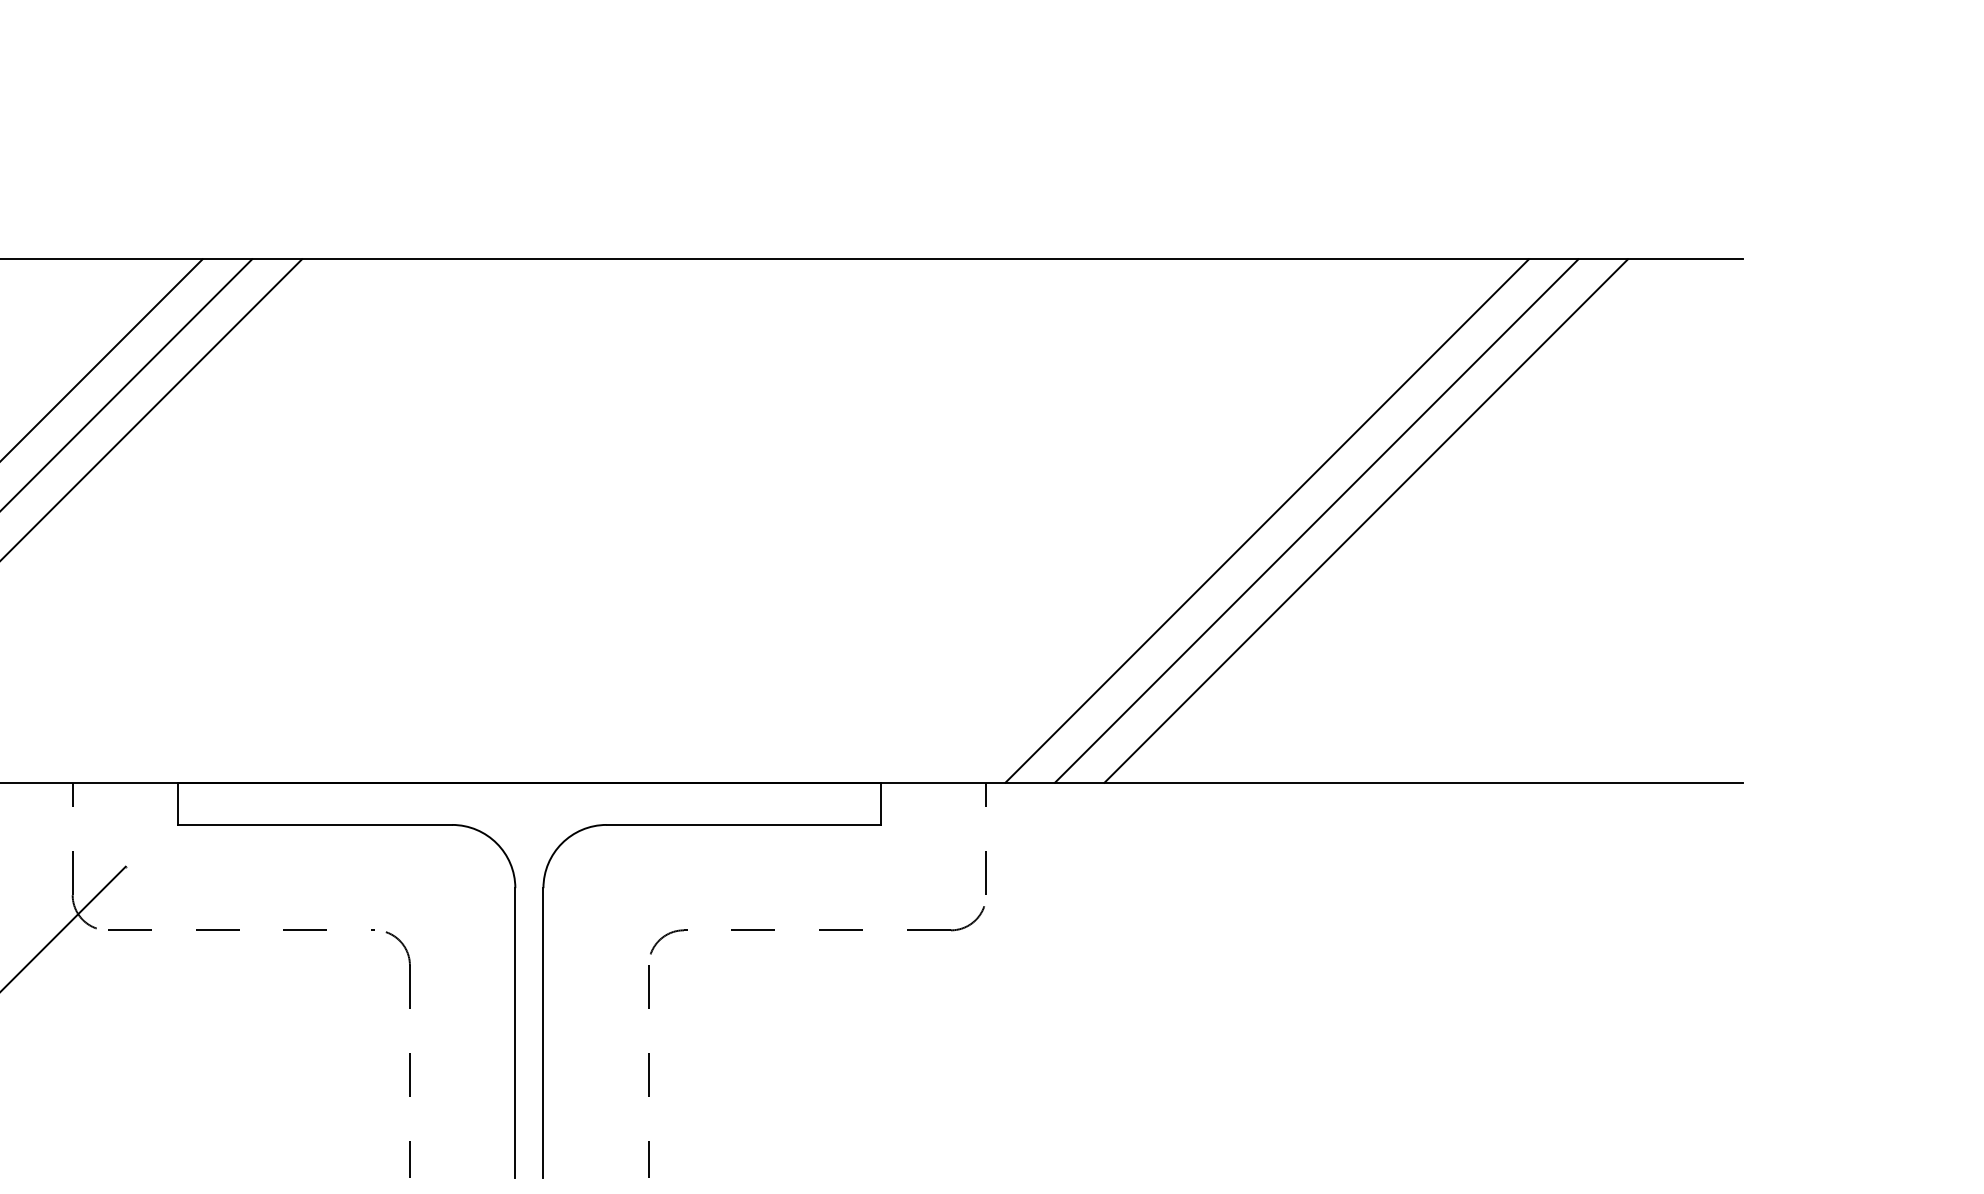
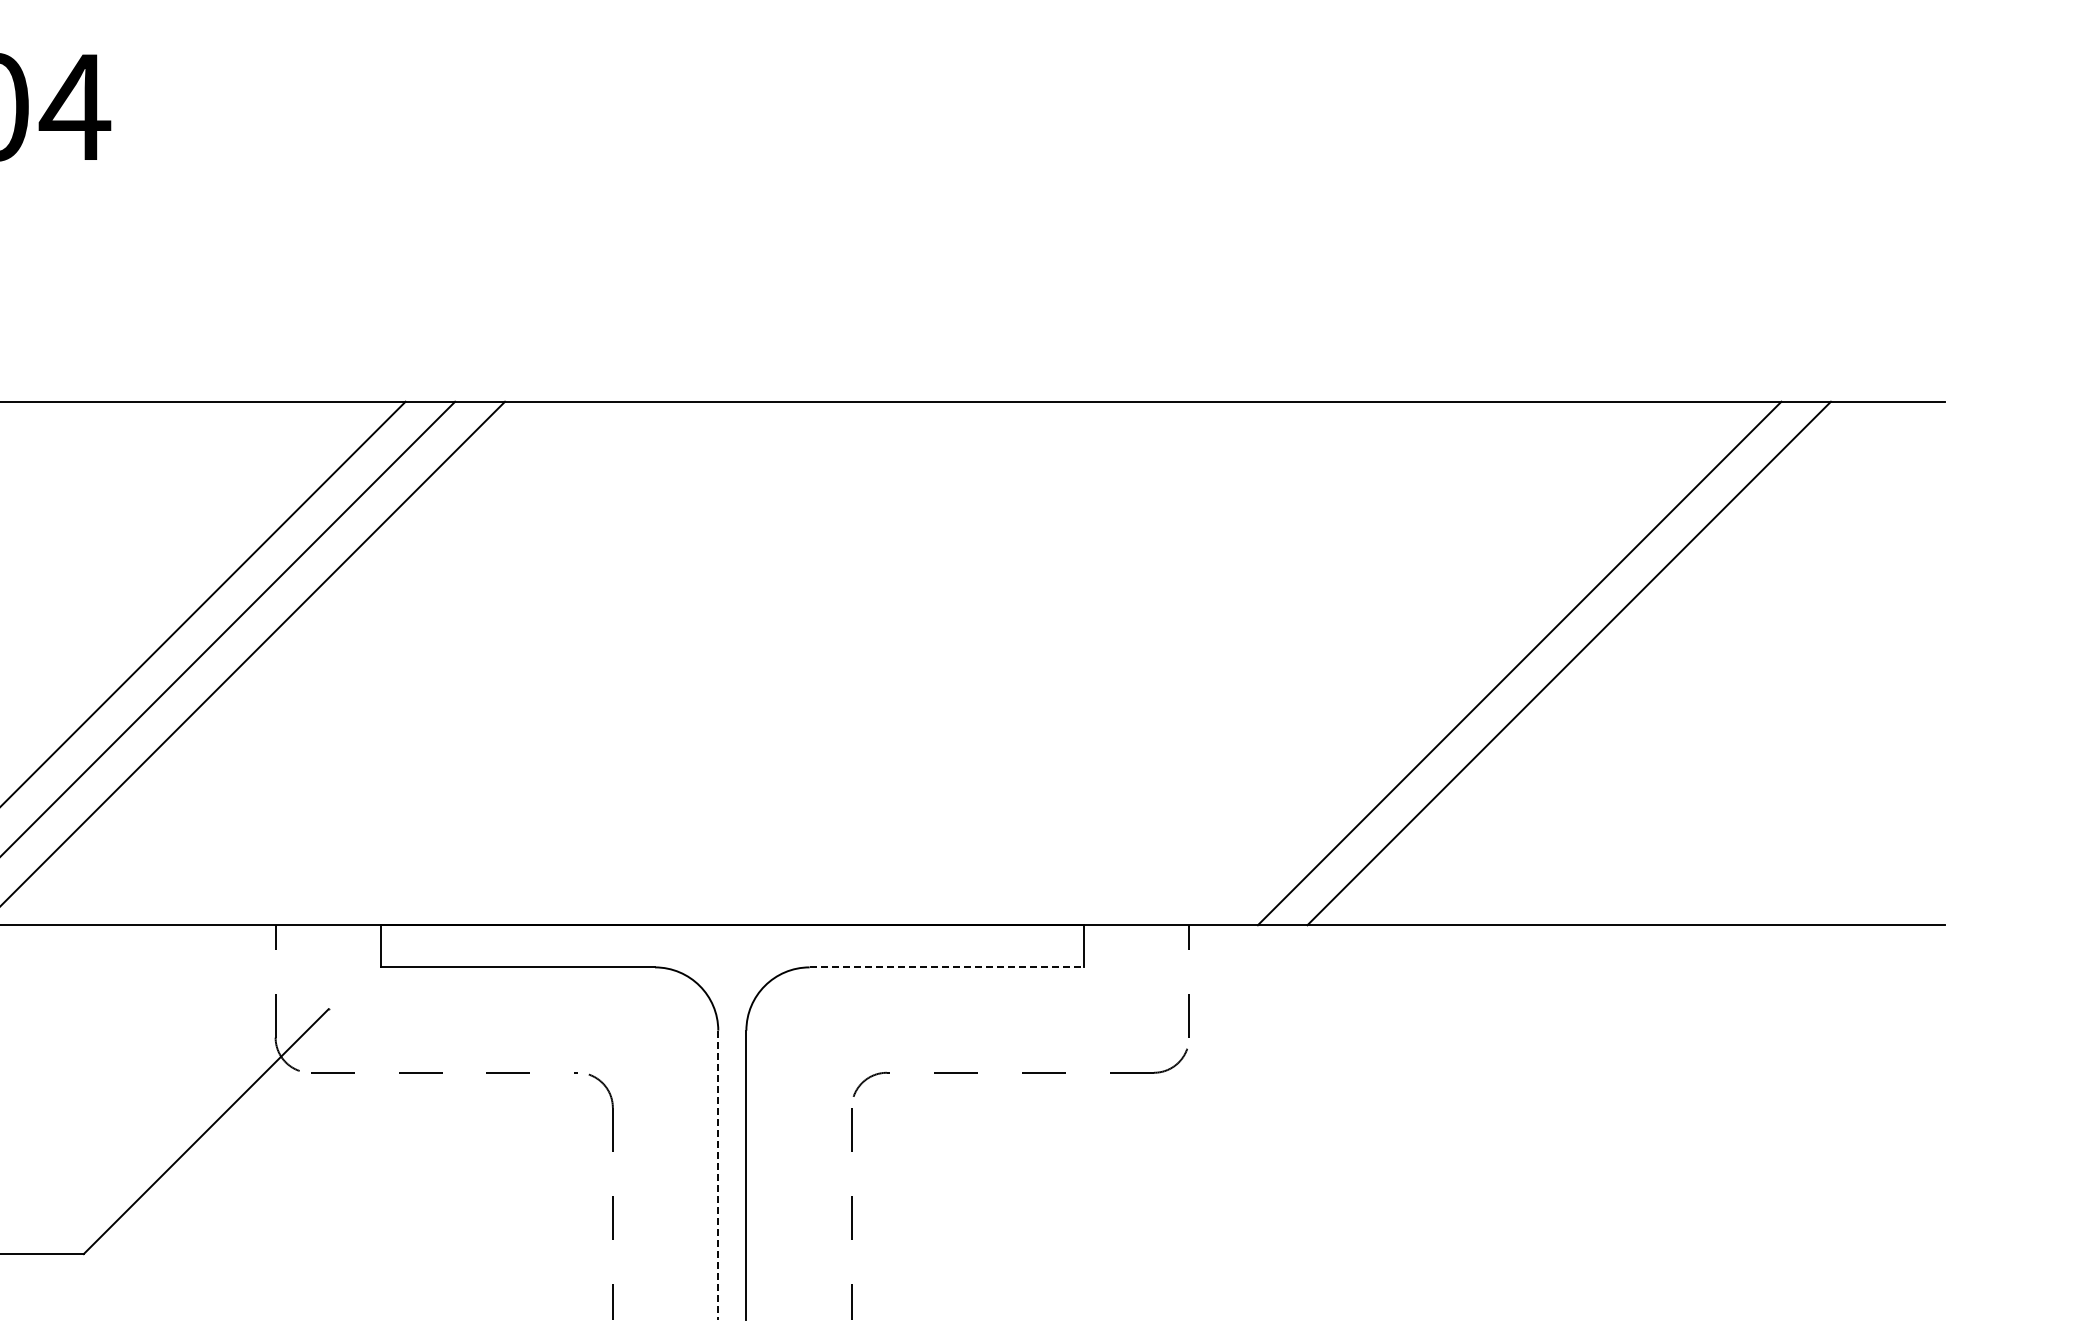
line: (1266, 521) -> (1469, 663), removed
line: (744, 825) -> (947, 967), solid -> dashed
line: (515, 1033) -> (718, 1175), solid -> dashed

